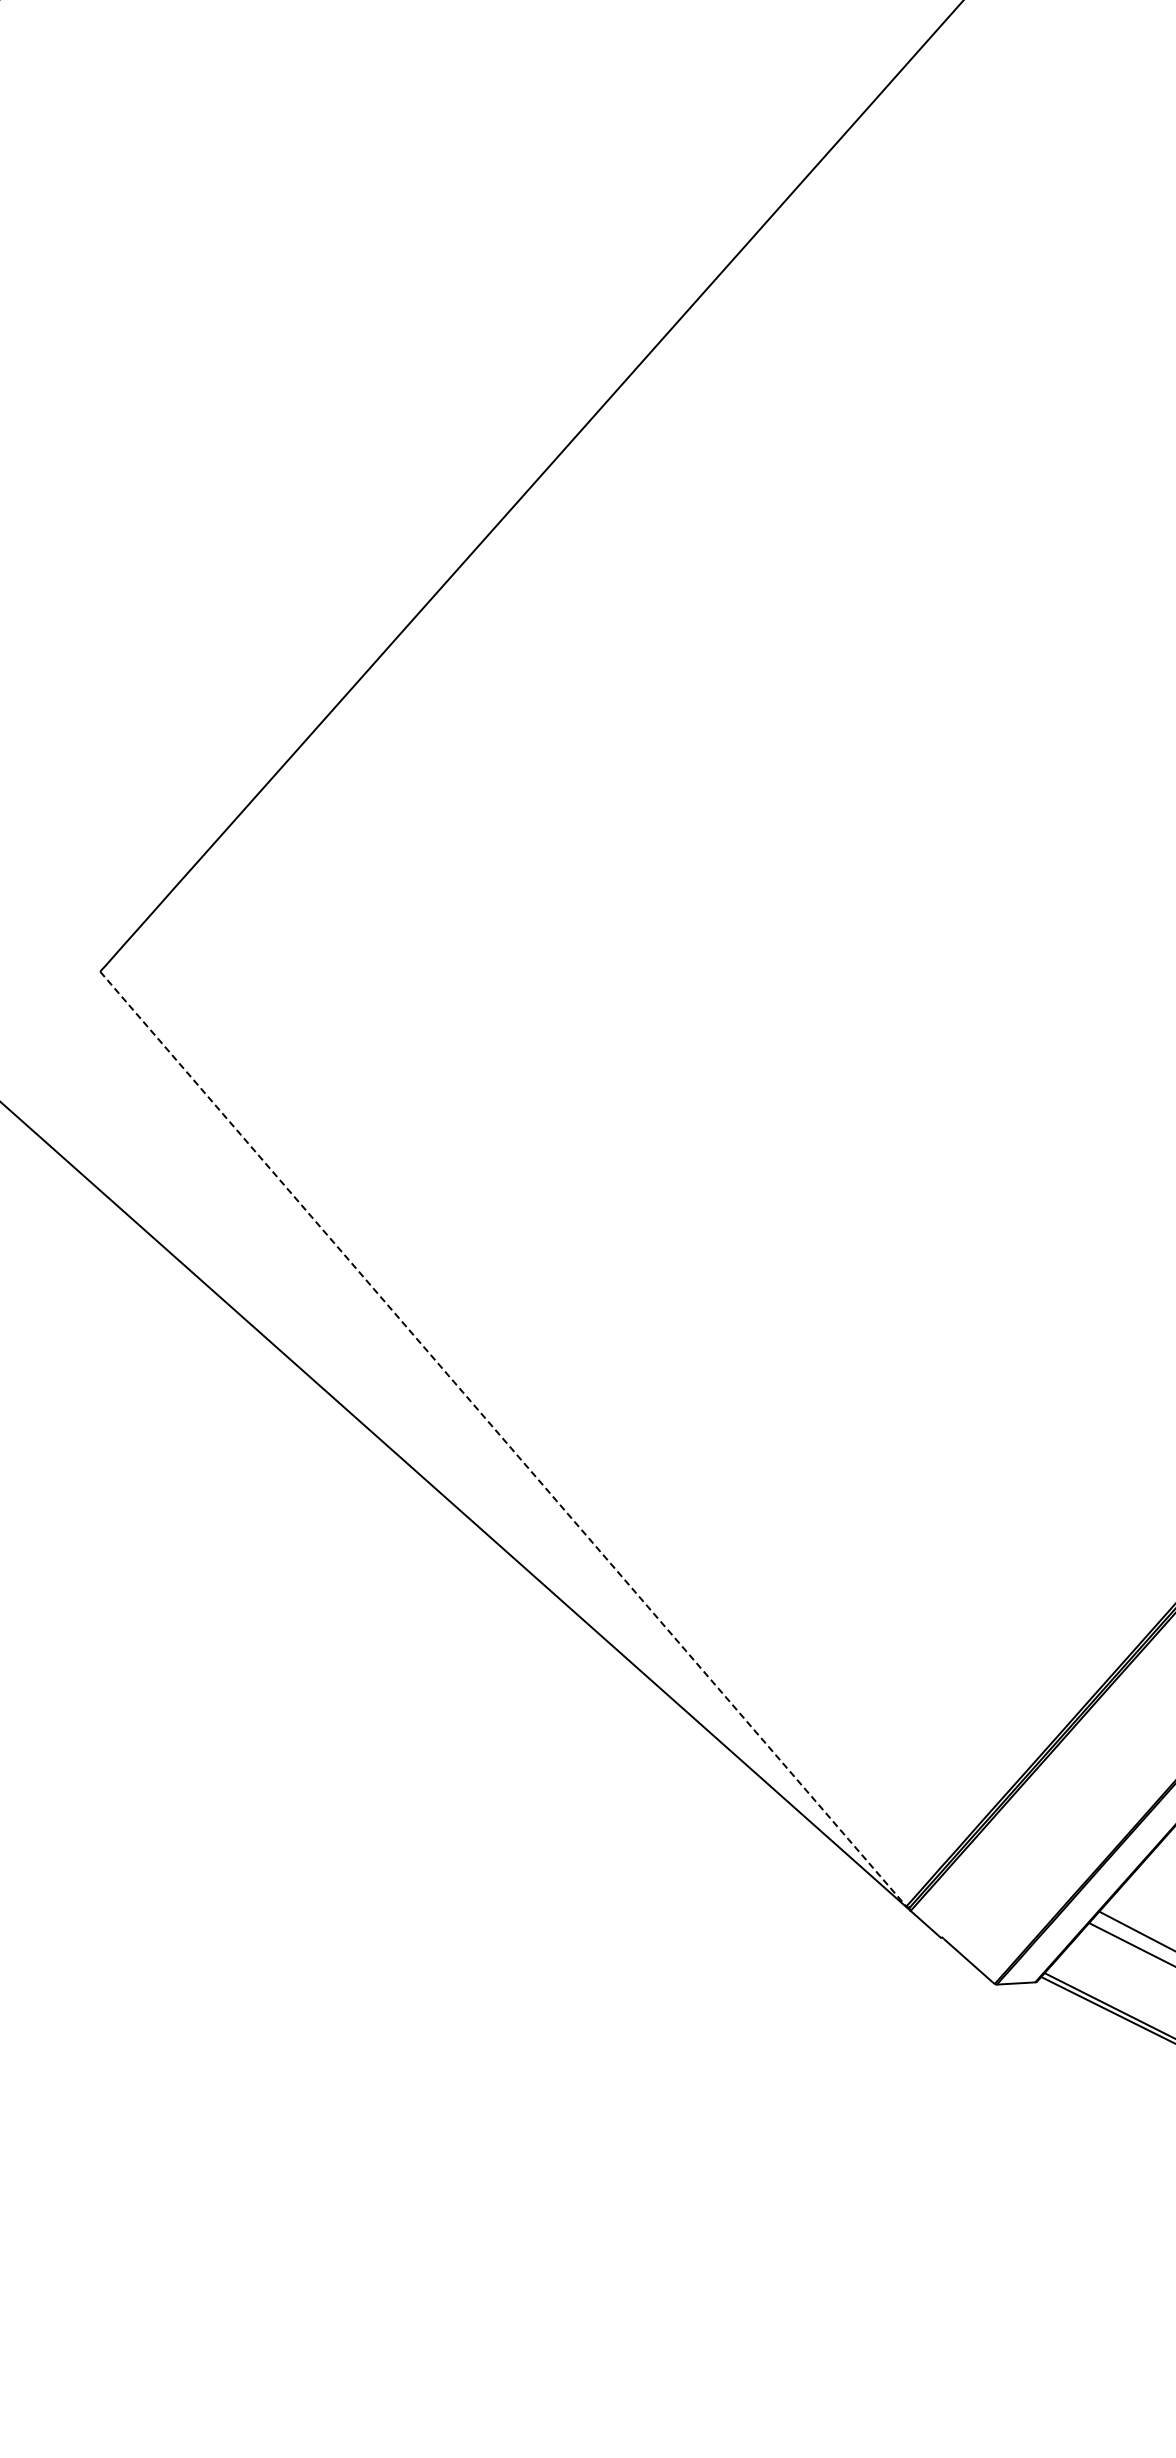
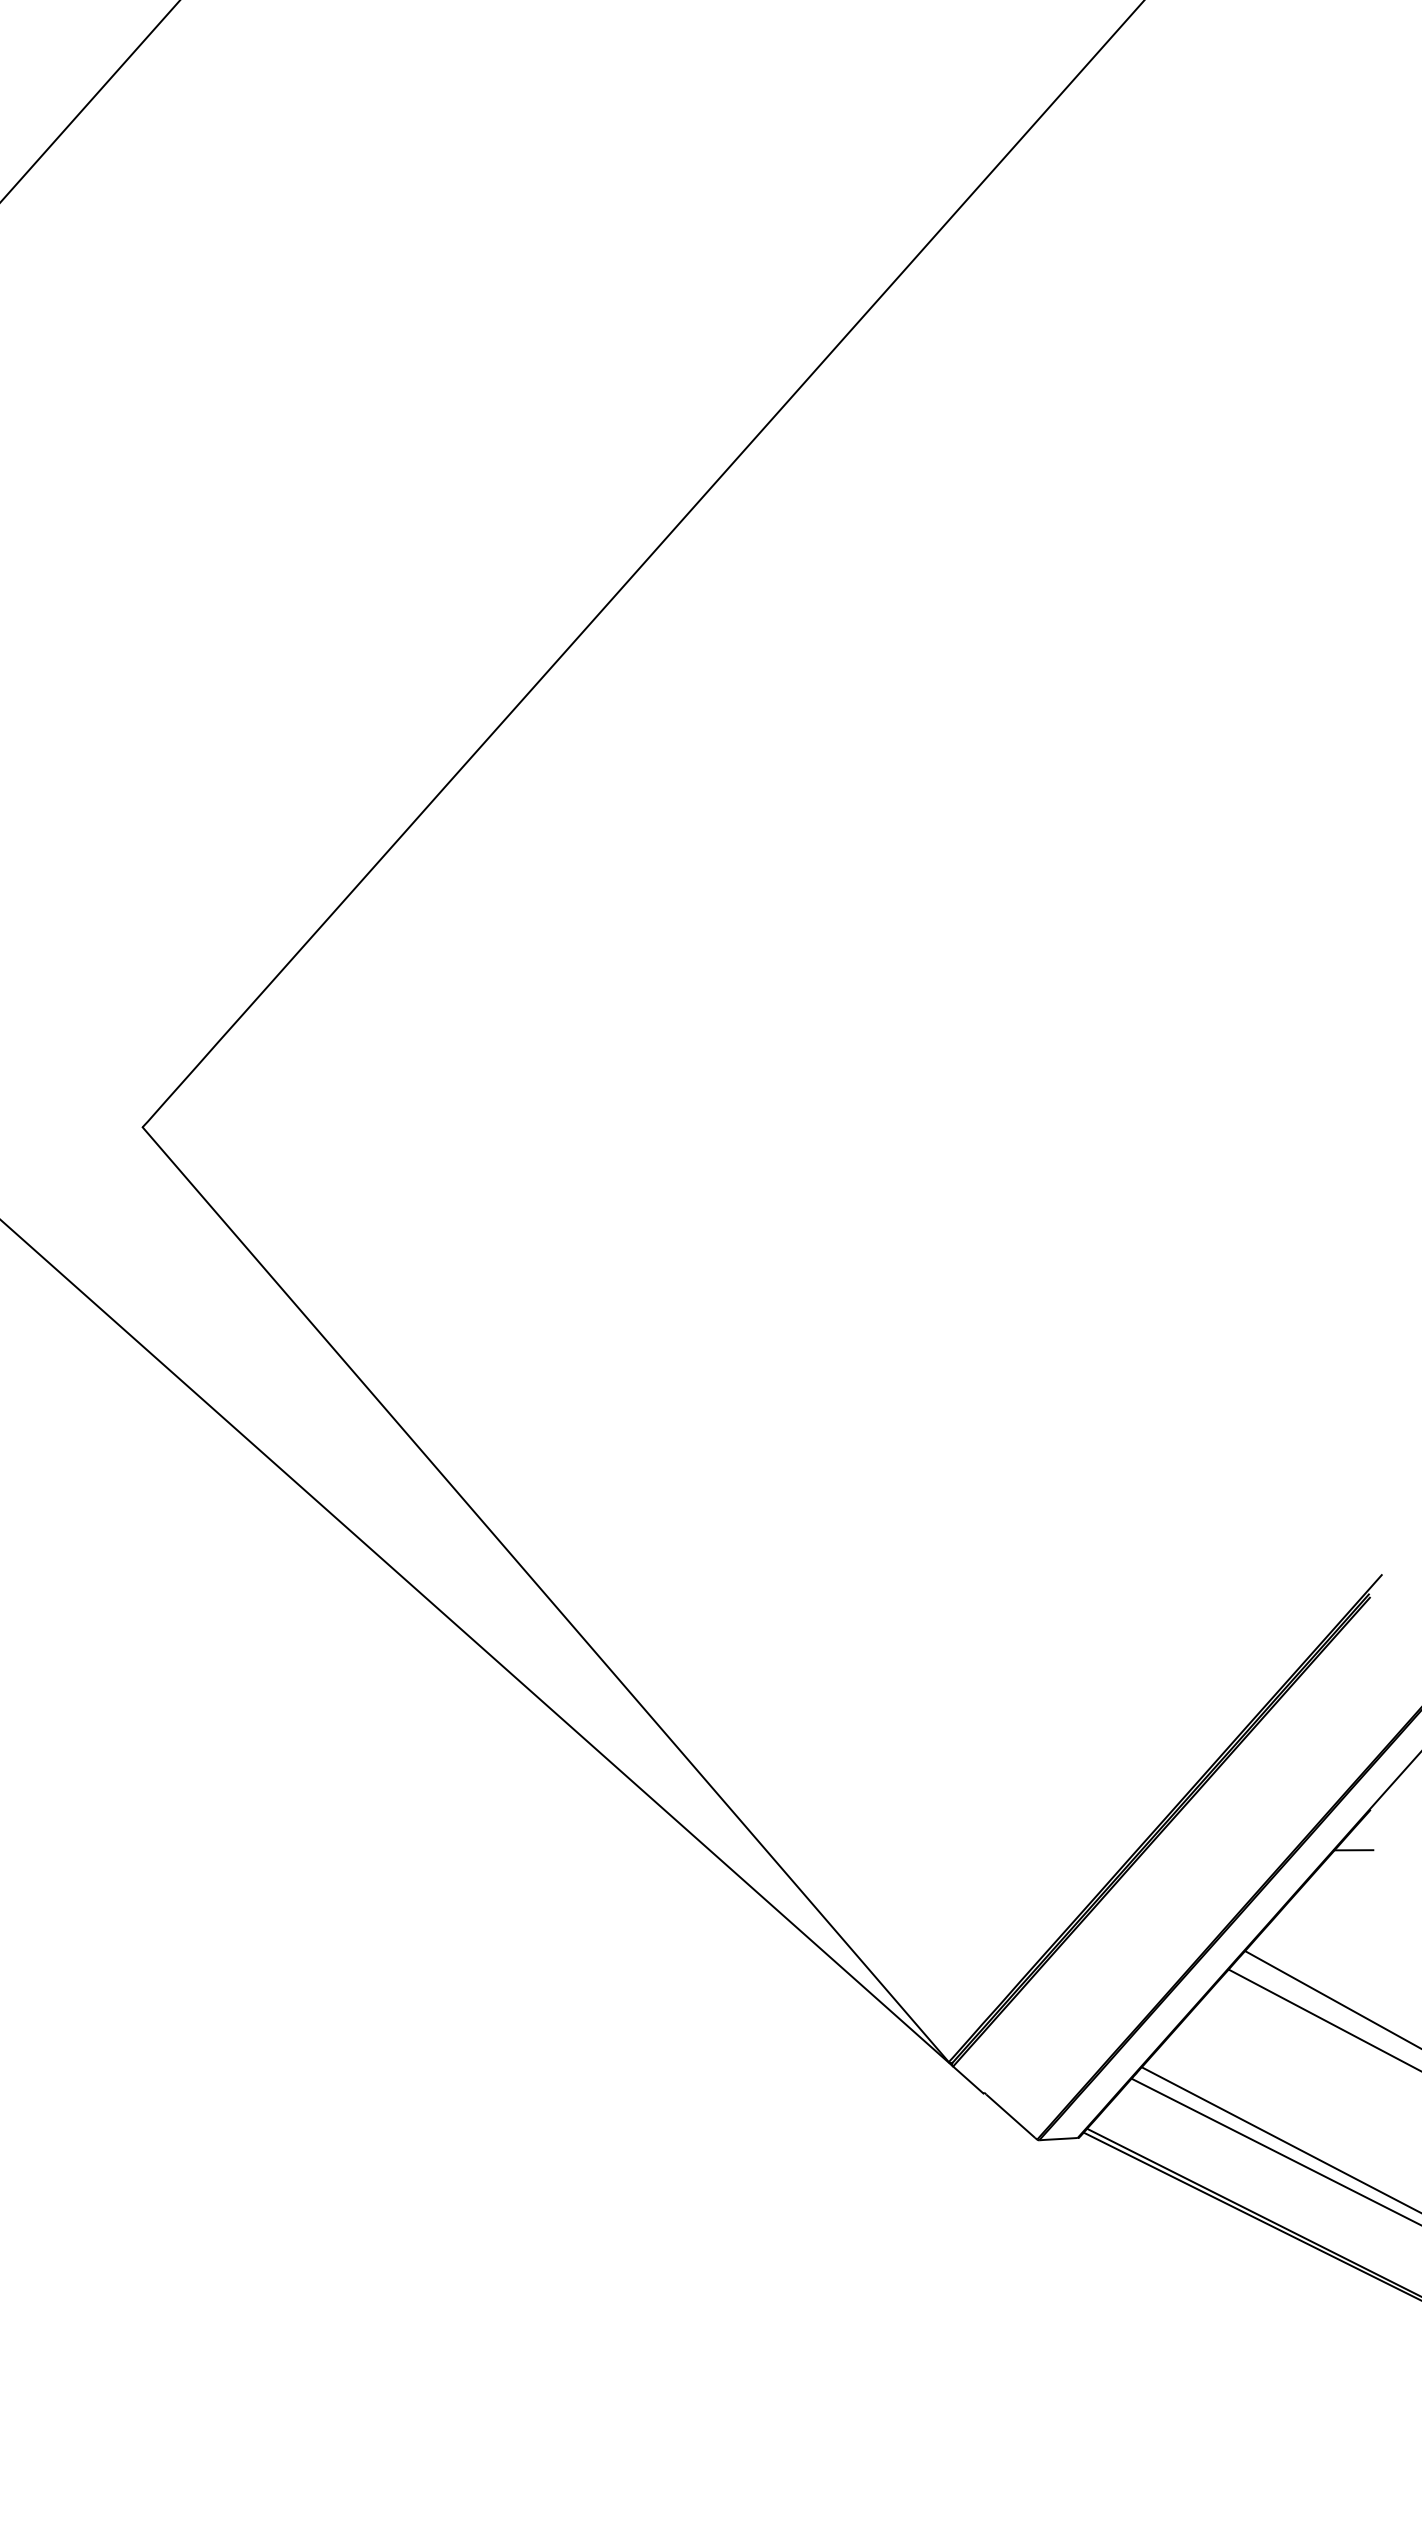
line: (504, 1439) -> (546, 1595), dashed -> solid

